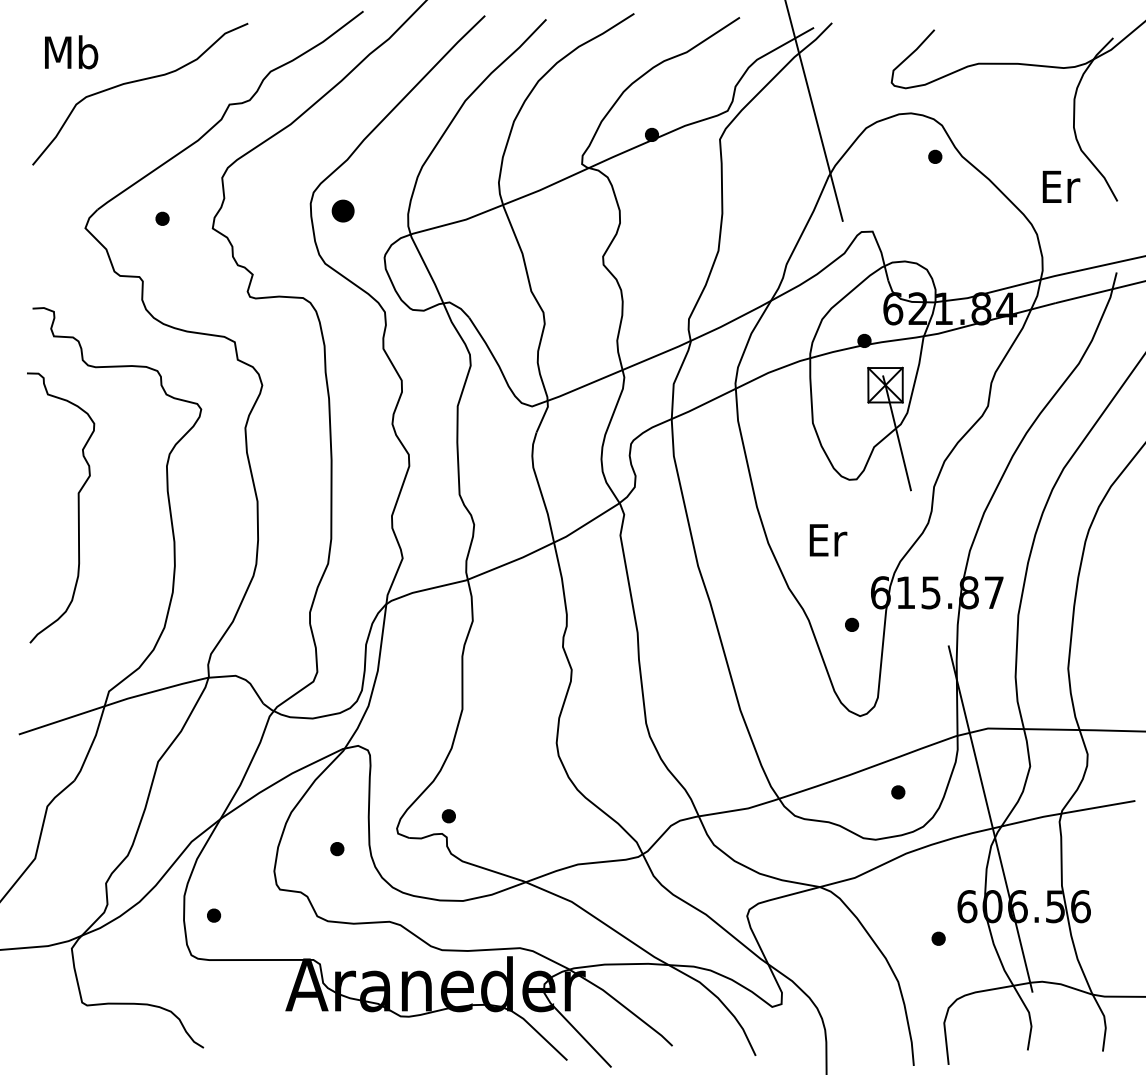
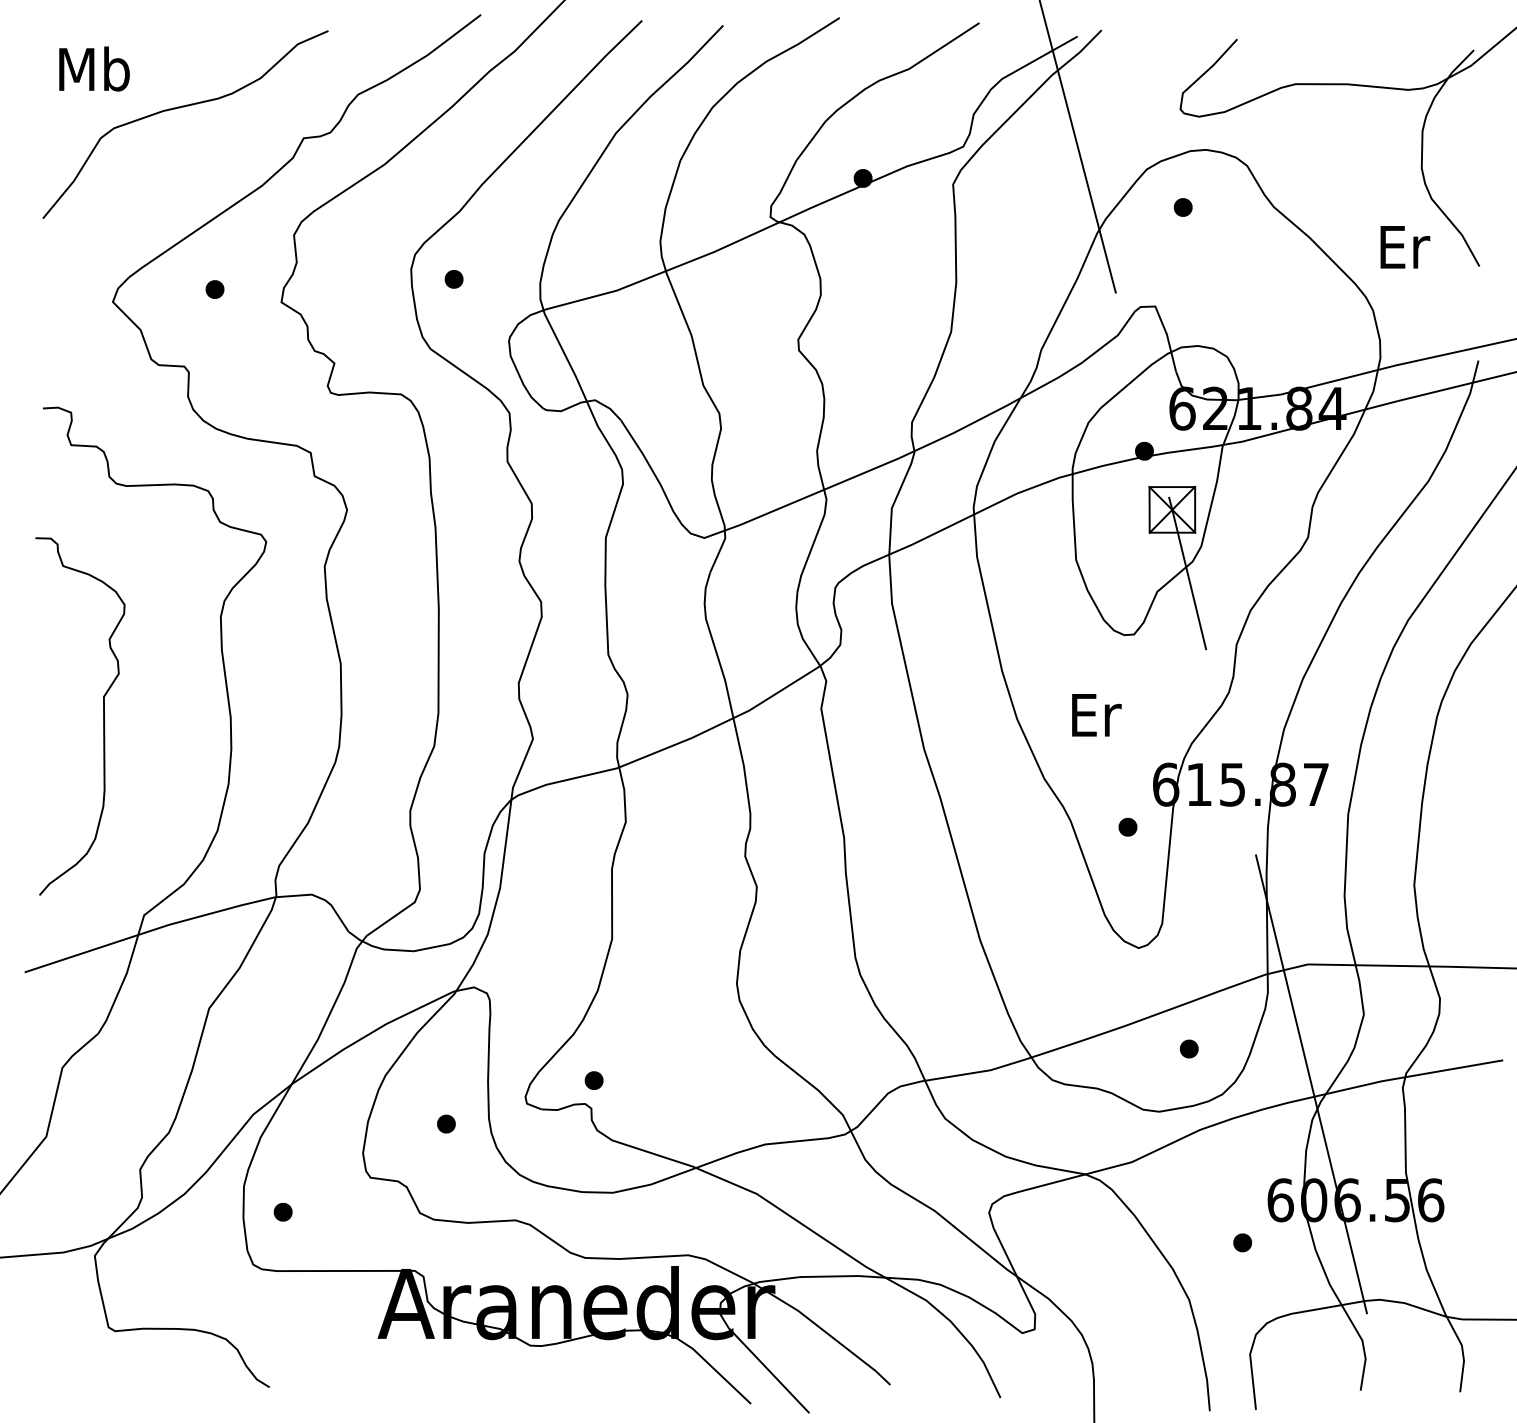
part: (934, 156) -> (1182, 207), moved
part: (342, 211) -> (453, 279), size x0.62
curve: (78, 508) -> (103, 716), moved

